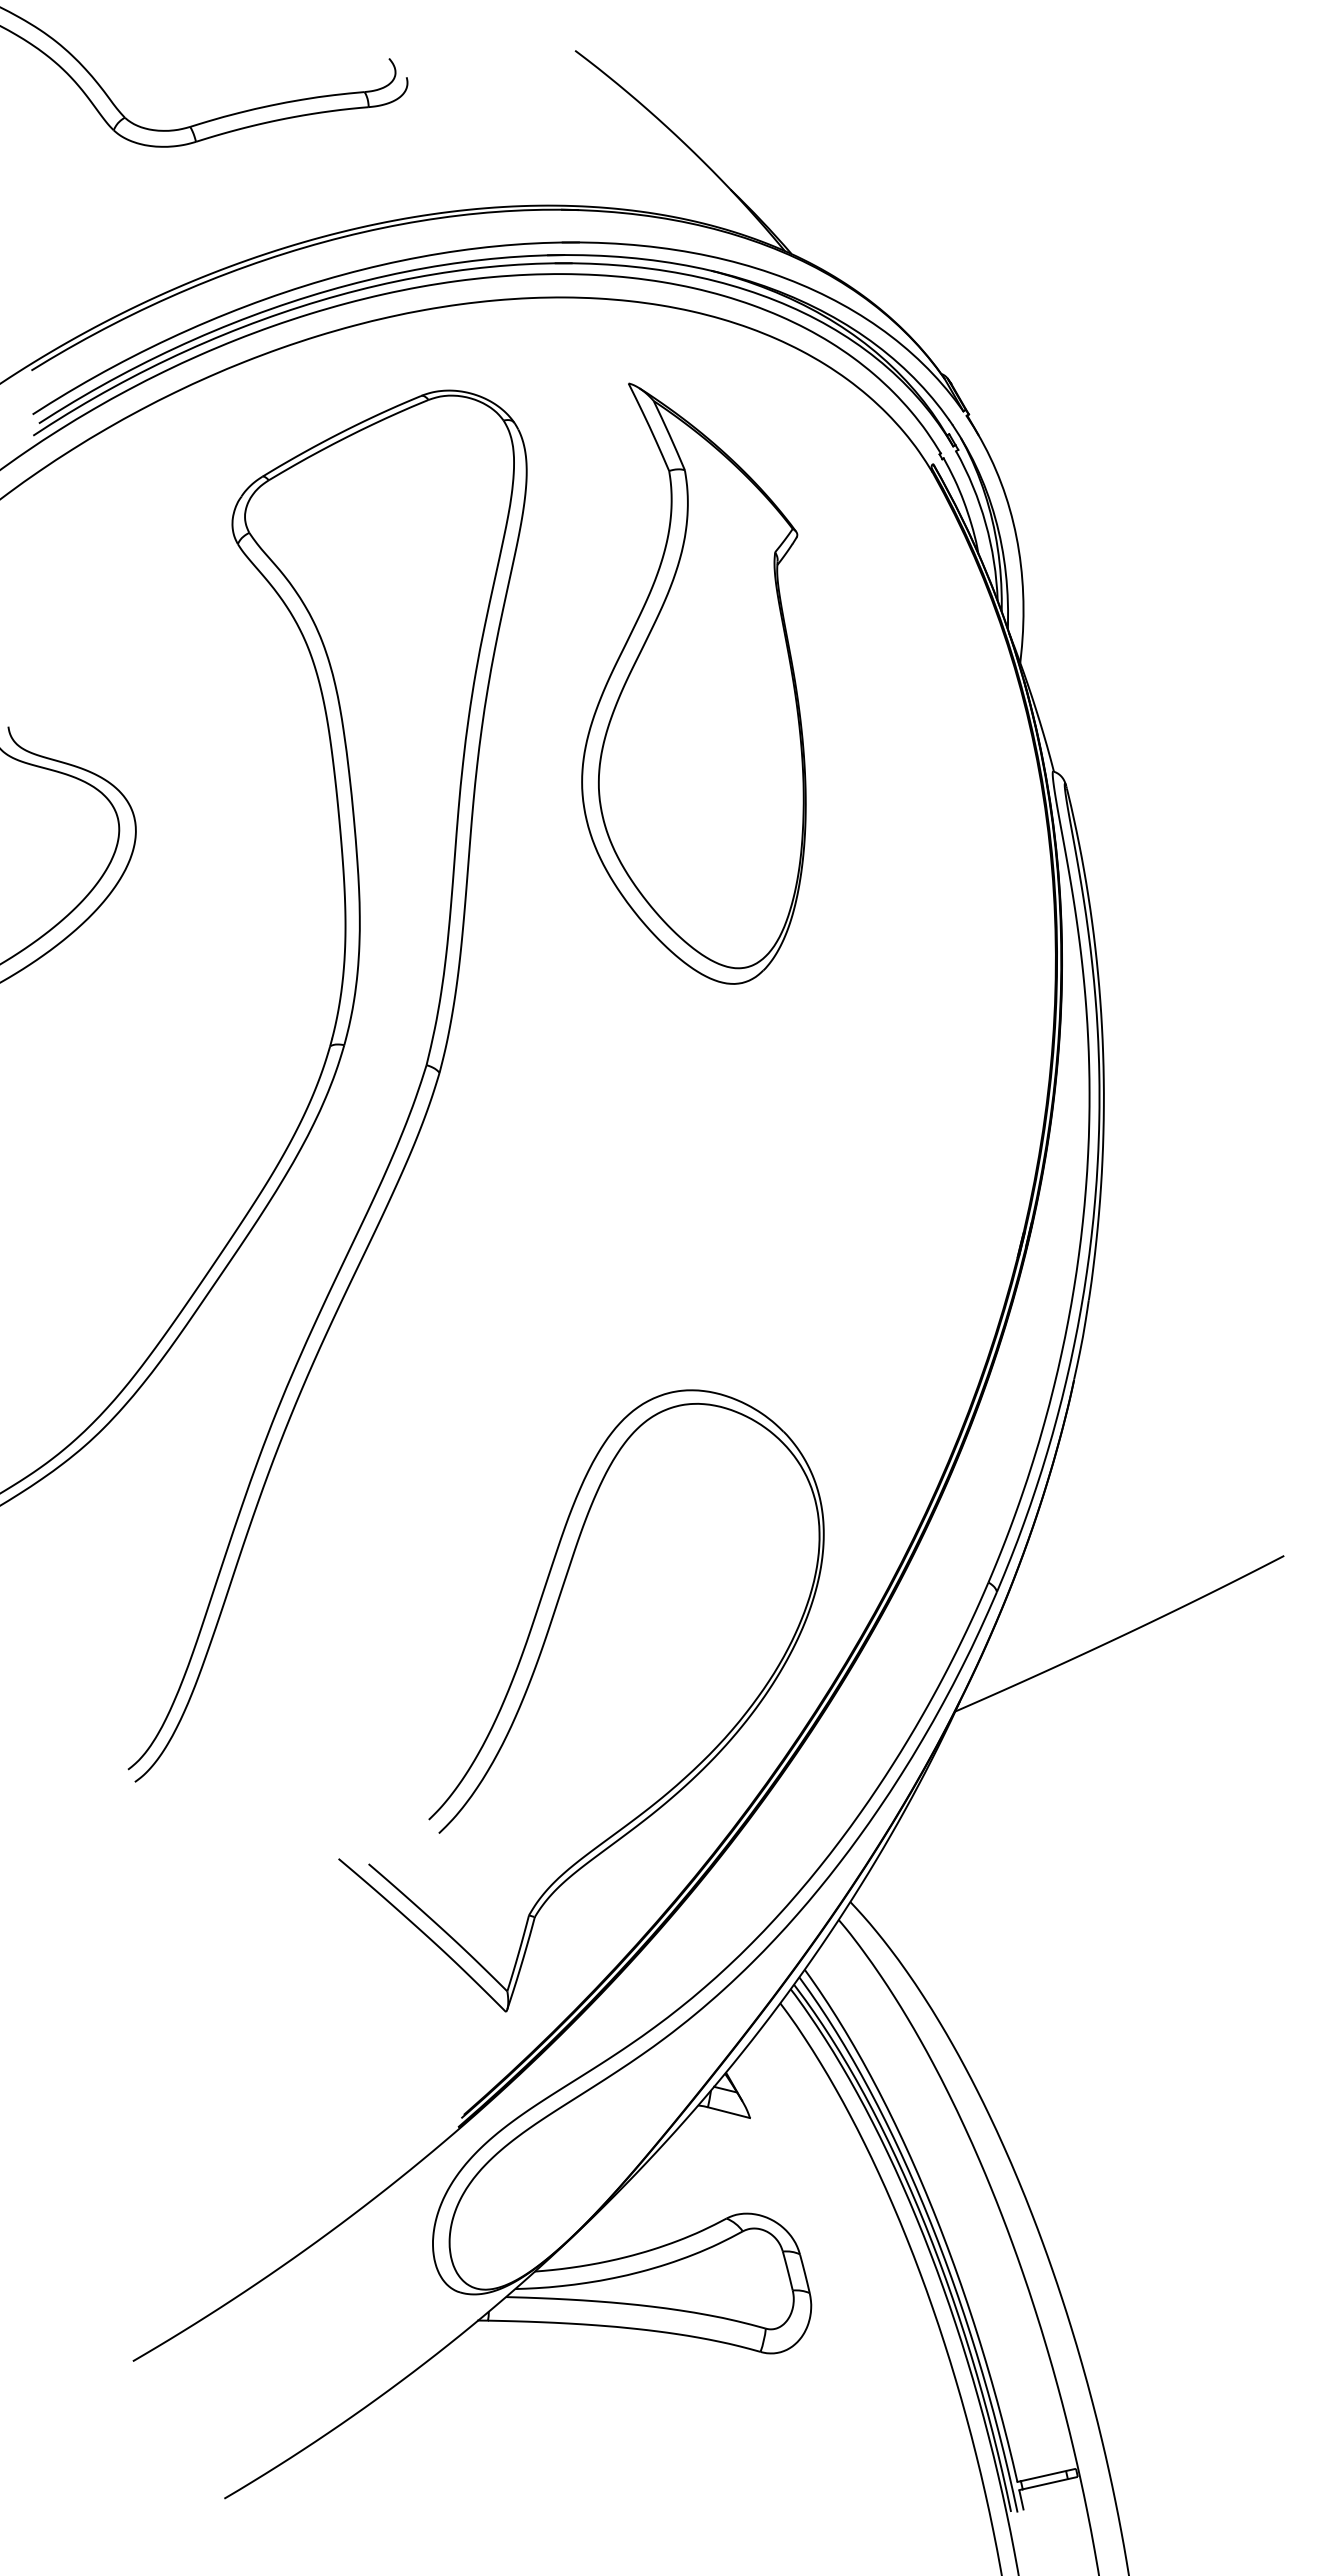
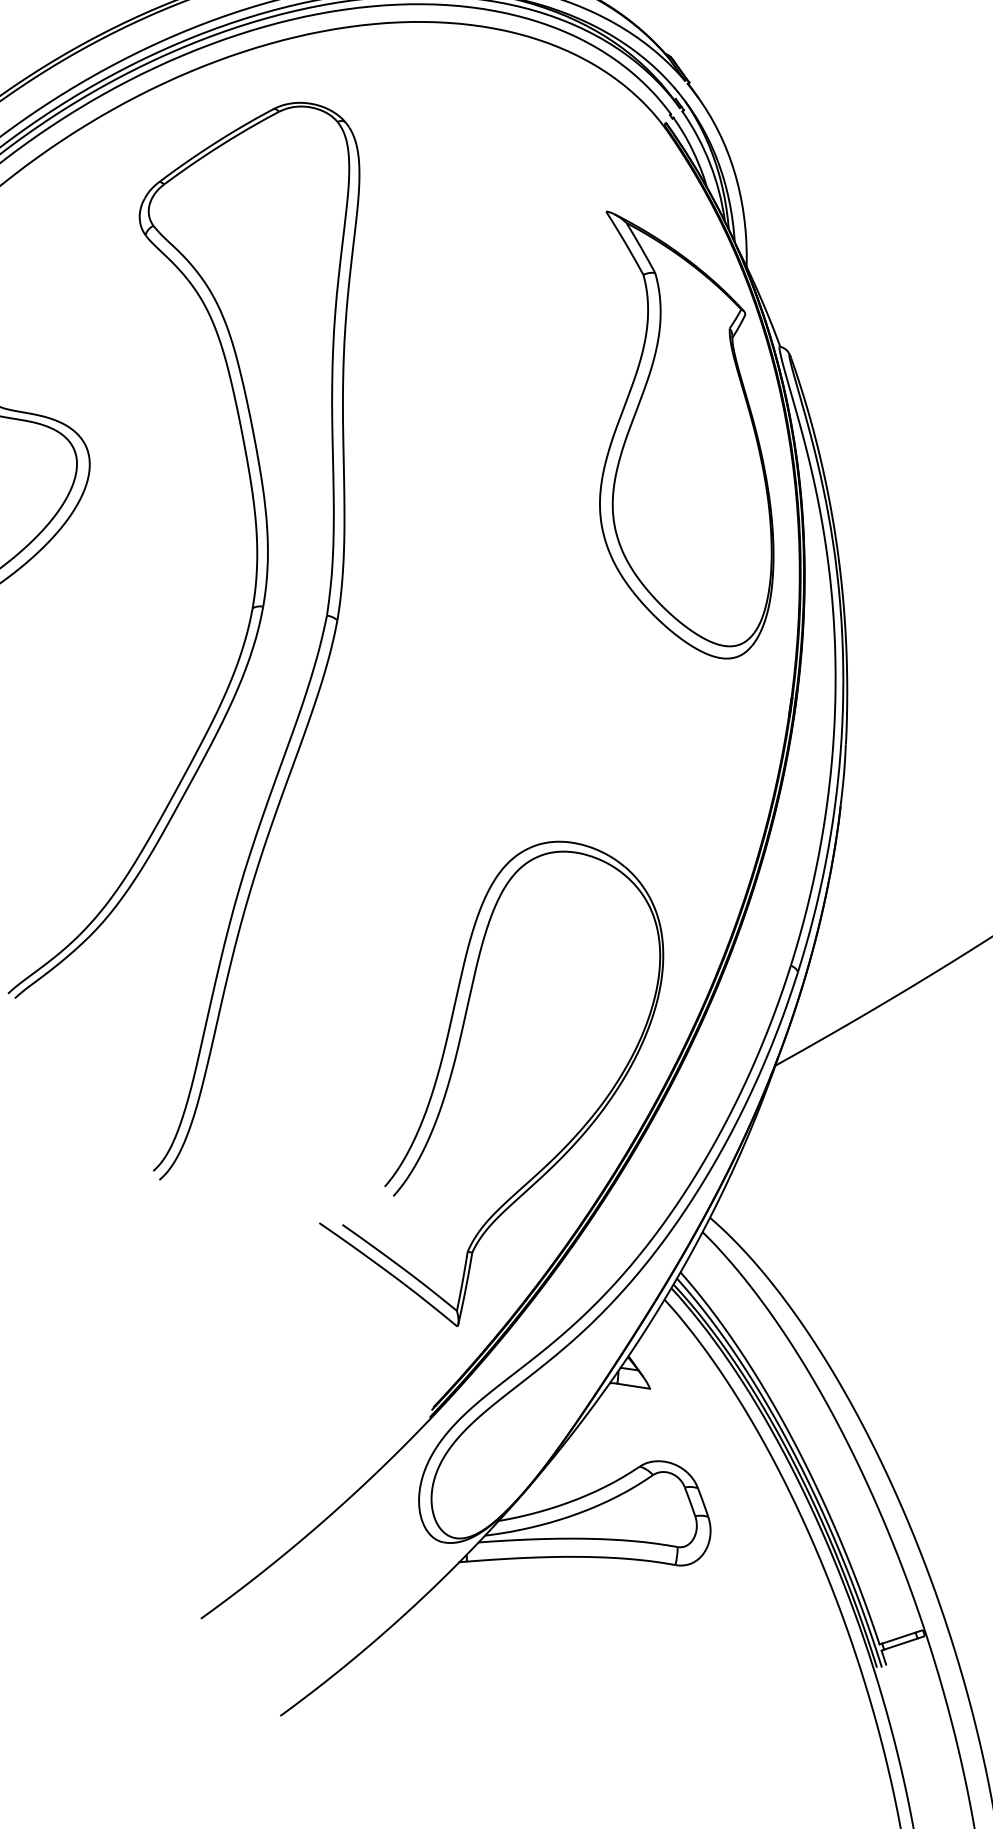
part: (693, 683) -> (677, 433), moved

